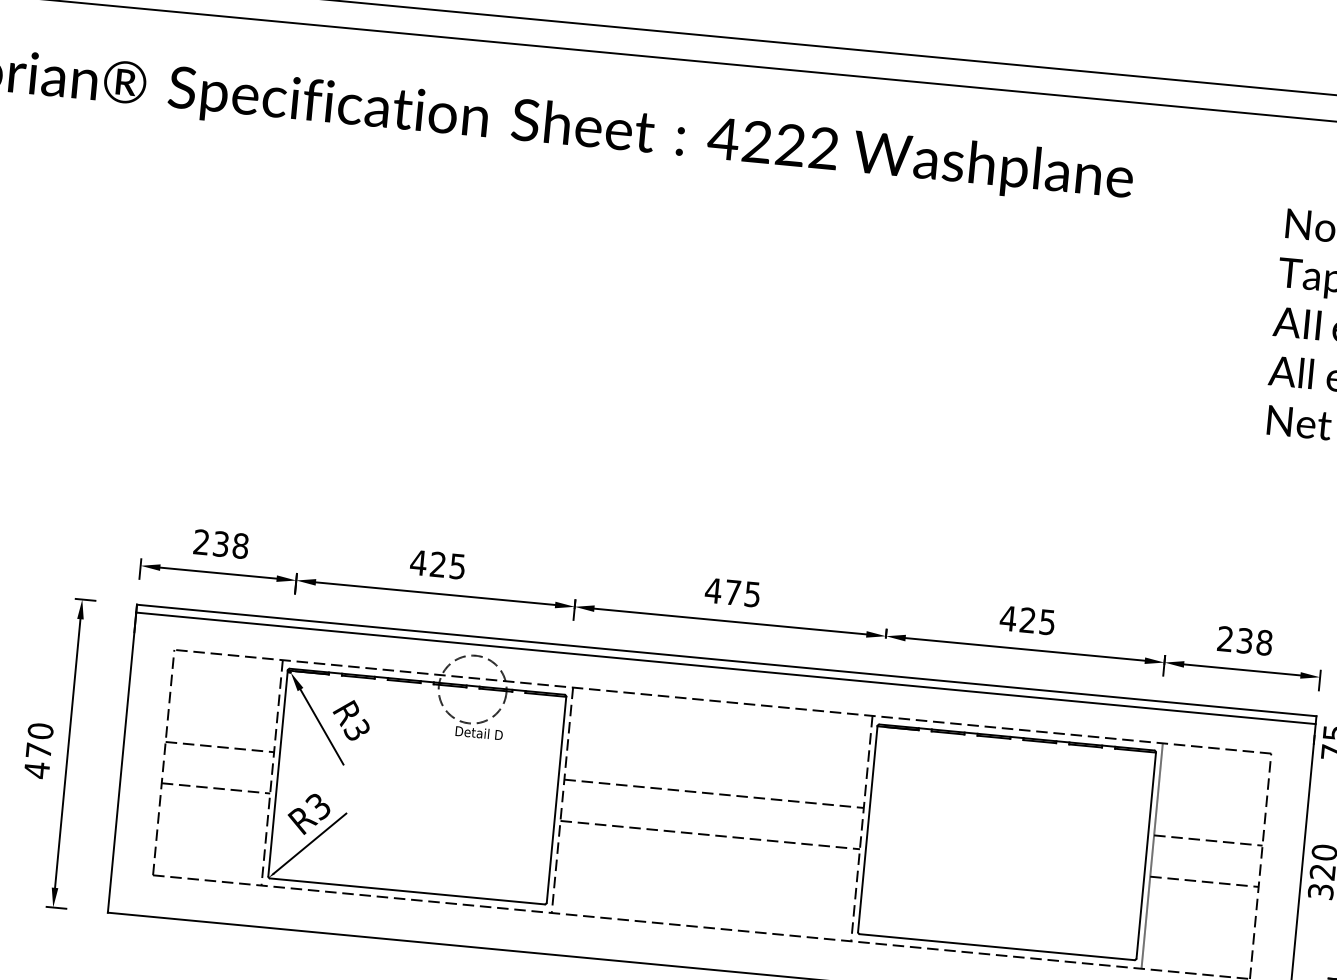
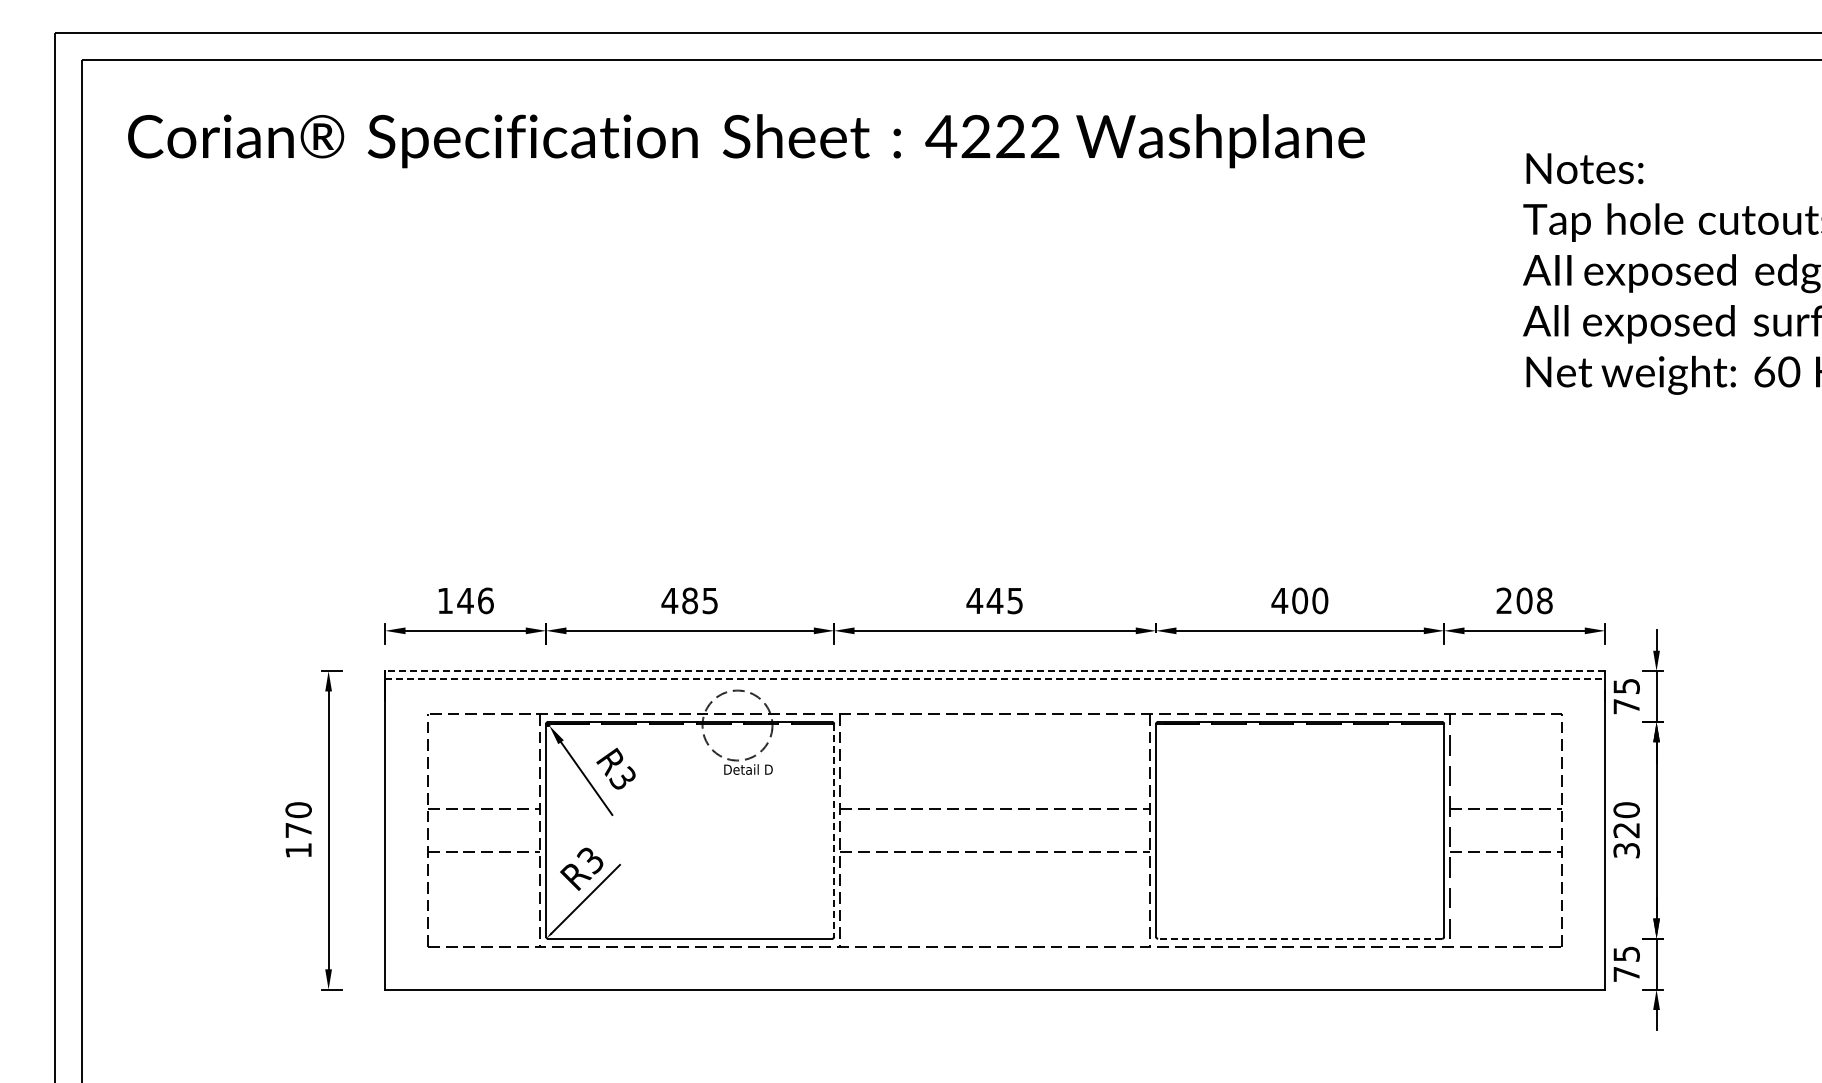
text: (221, 543) -> (465, 600), 238 -> 146
text: (438, 564) -> (690, 600), 425 -> 485
text: (732, 592) -> (994, 600), 475 -> 445
text: (1038, 621) -> (1310, 600), 425 -> 400
text: (1244, 640) -> (1524, 600), 238 -> 208
line: (727, 660) -> (995, 671), solid -> dashed
line: (726, 668) -> (995, 679), solid -> dashed
text: (36, 770) -> (298, 850), 470 -> 170
line: (556, 799) -> (834, 830), solid -> dashed
line: (997, 946) -> (1300, 938), solid -> dashed

